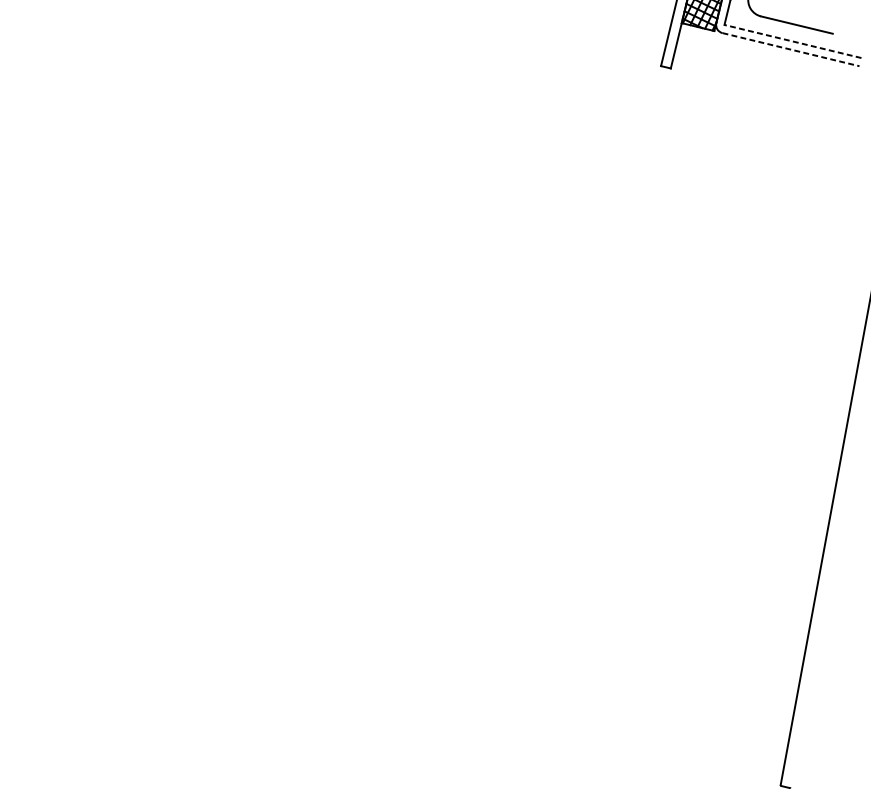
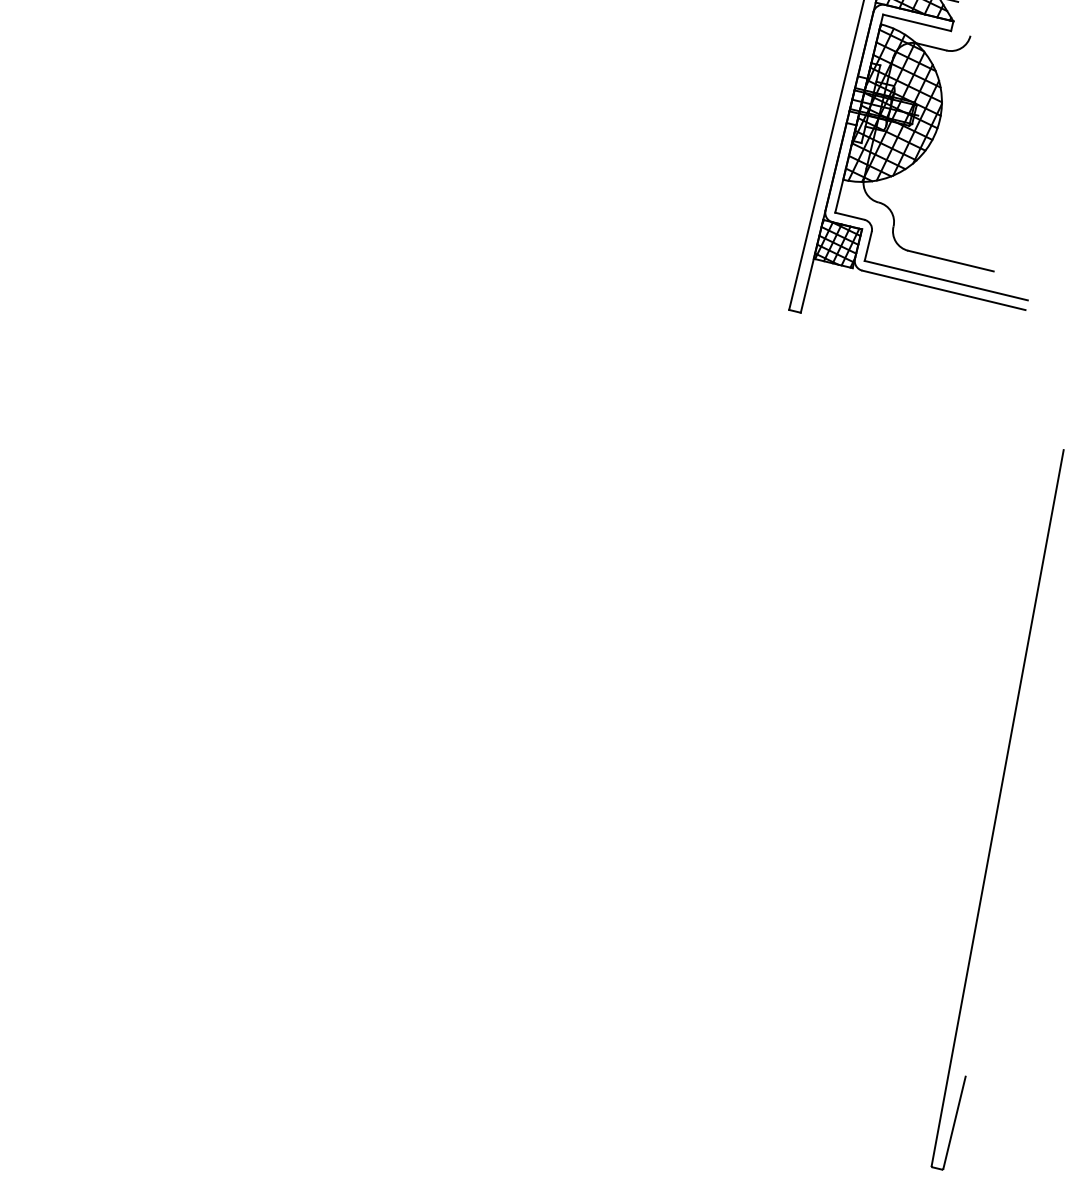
line: (793, 41) -> (946, 280), dashed -> solid
line: (790, 49) -> (943, 290), dashed -> solid
line: (799, 748) -> (954, 1122), added

